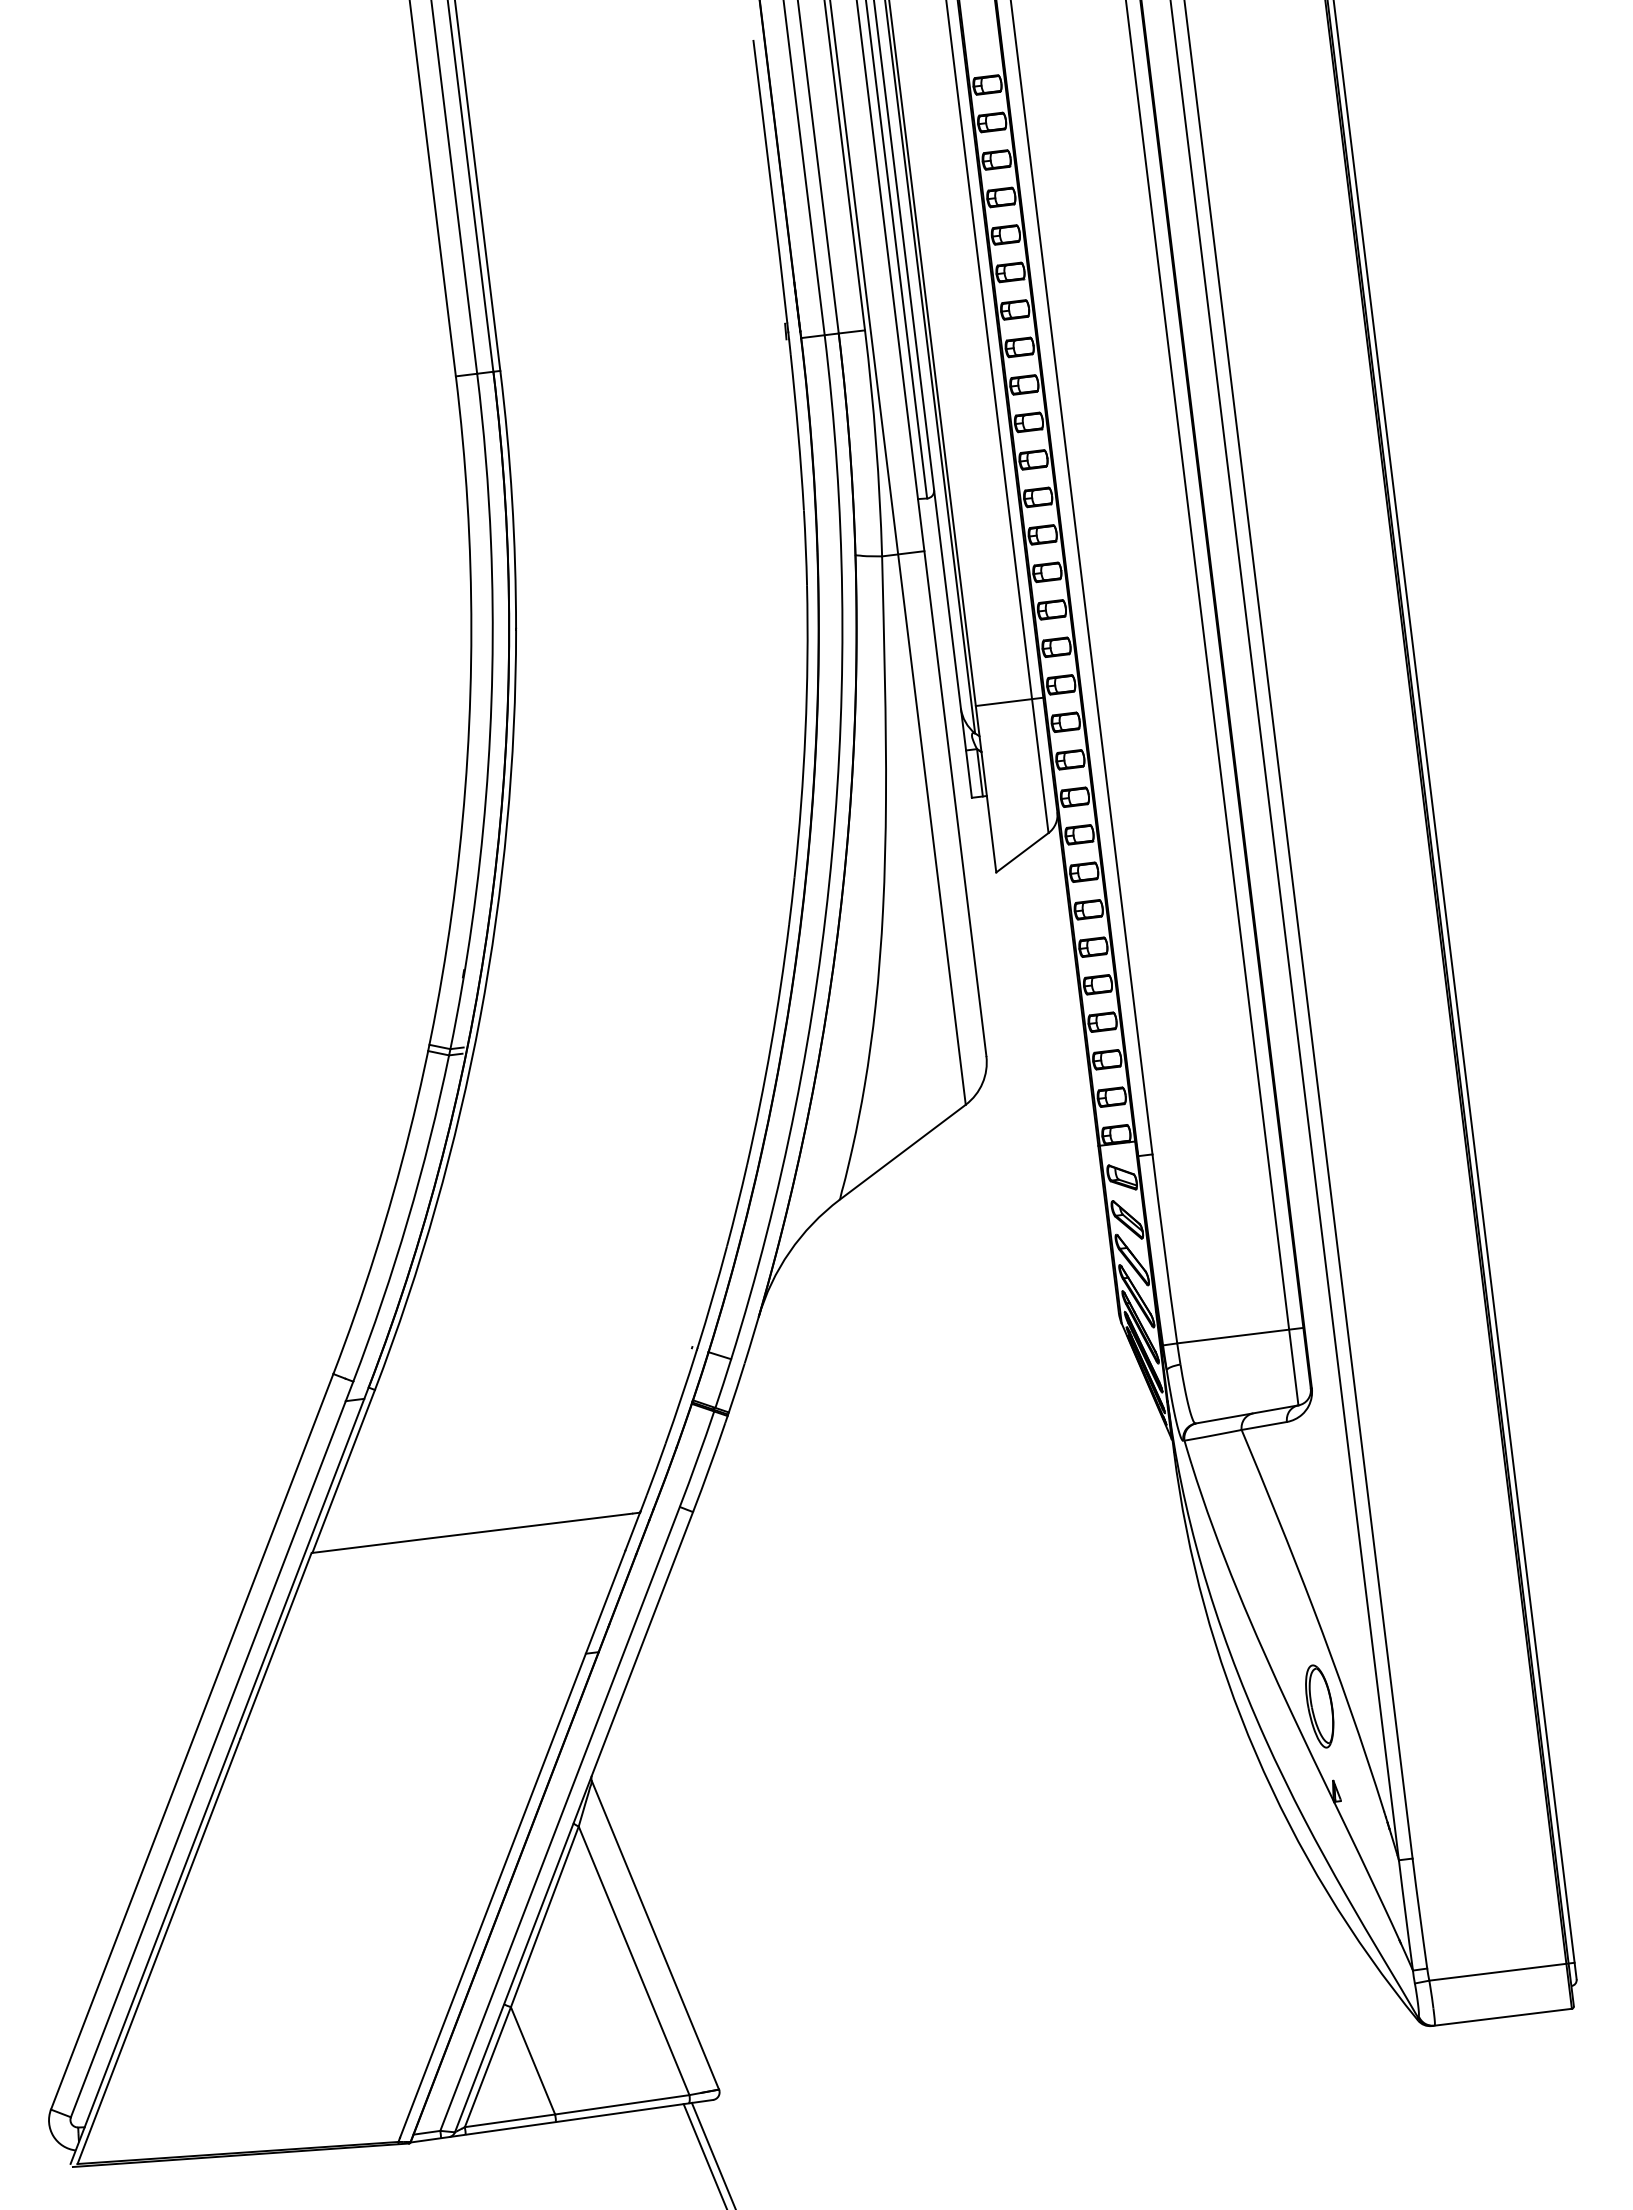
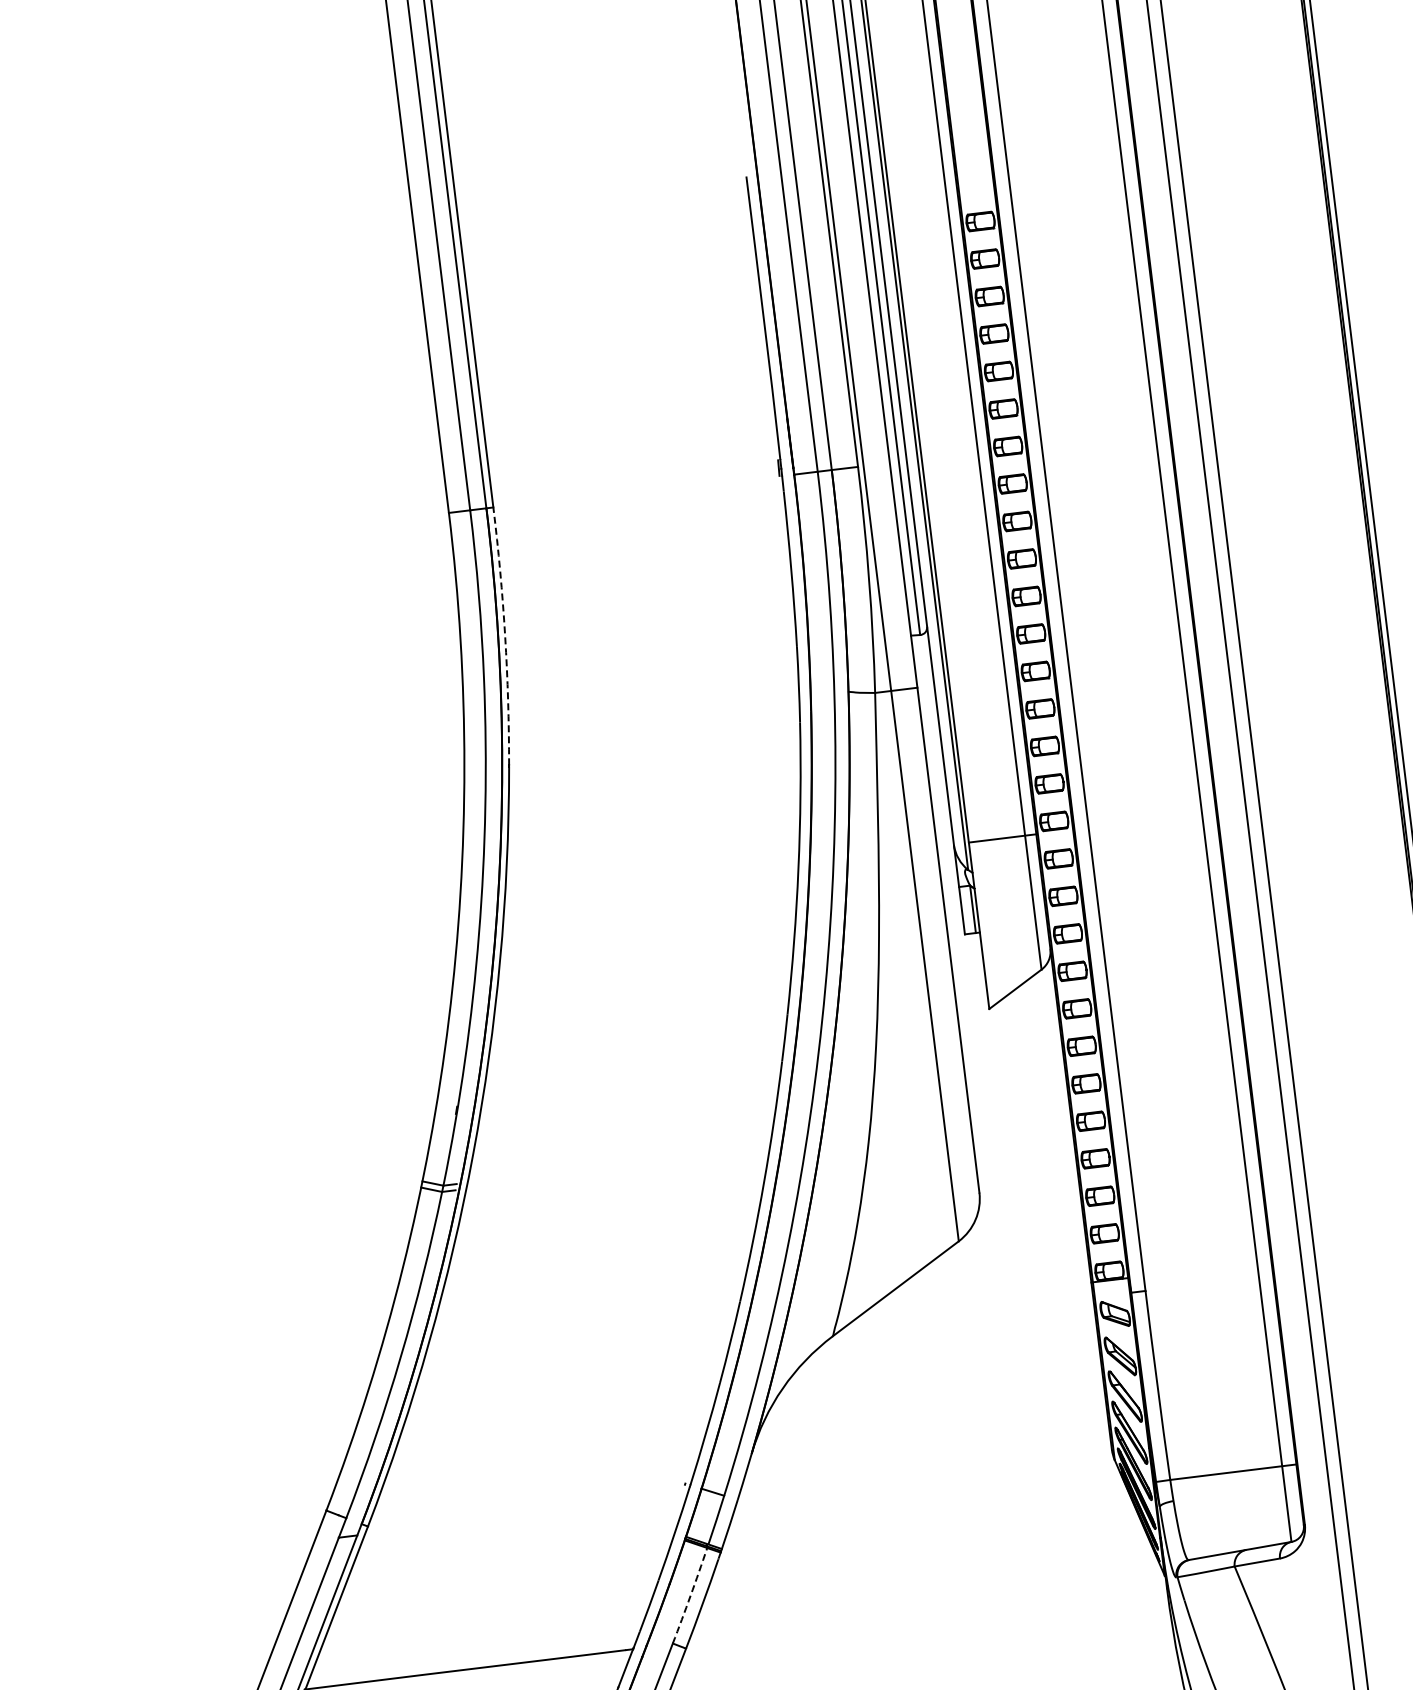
arc: (512, 499) -> (505, 636), solid -> dashed
arc: (697, 1459) -> (690, 1596), solid -> dashed

